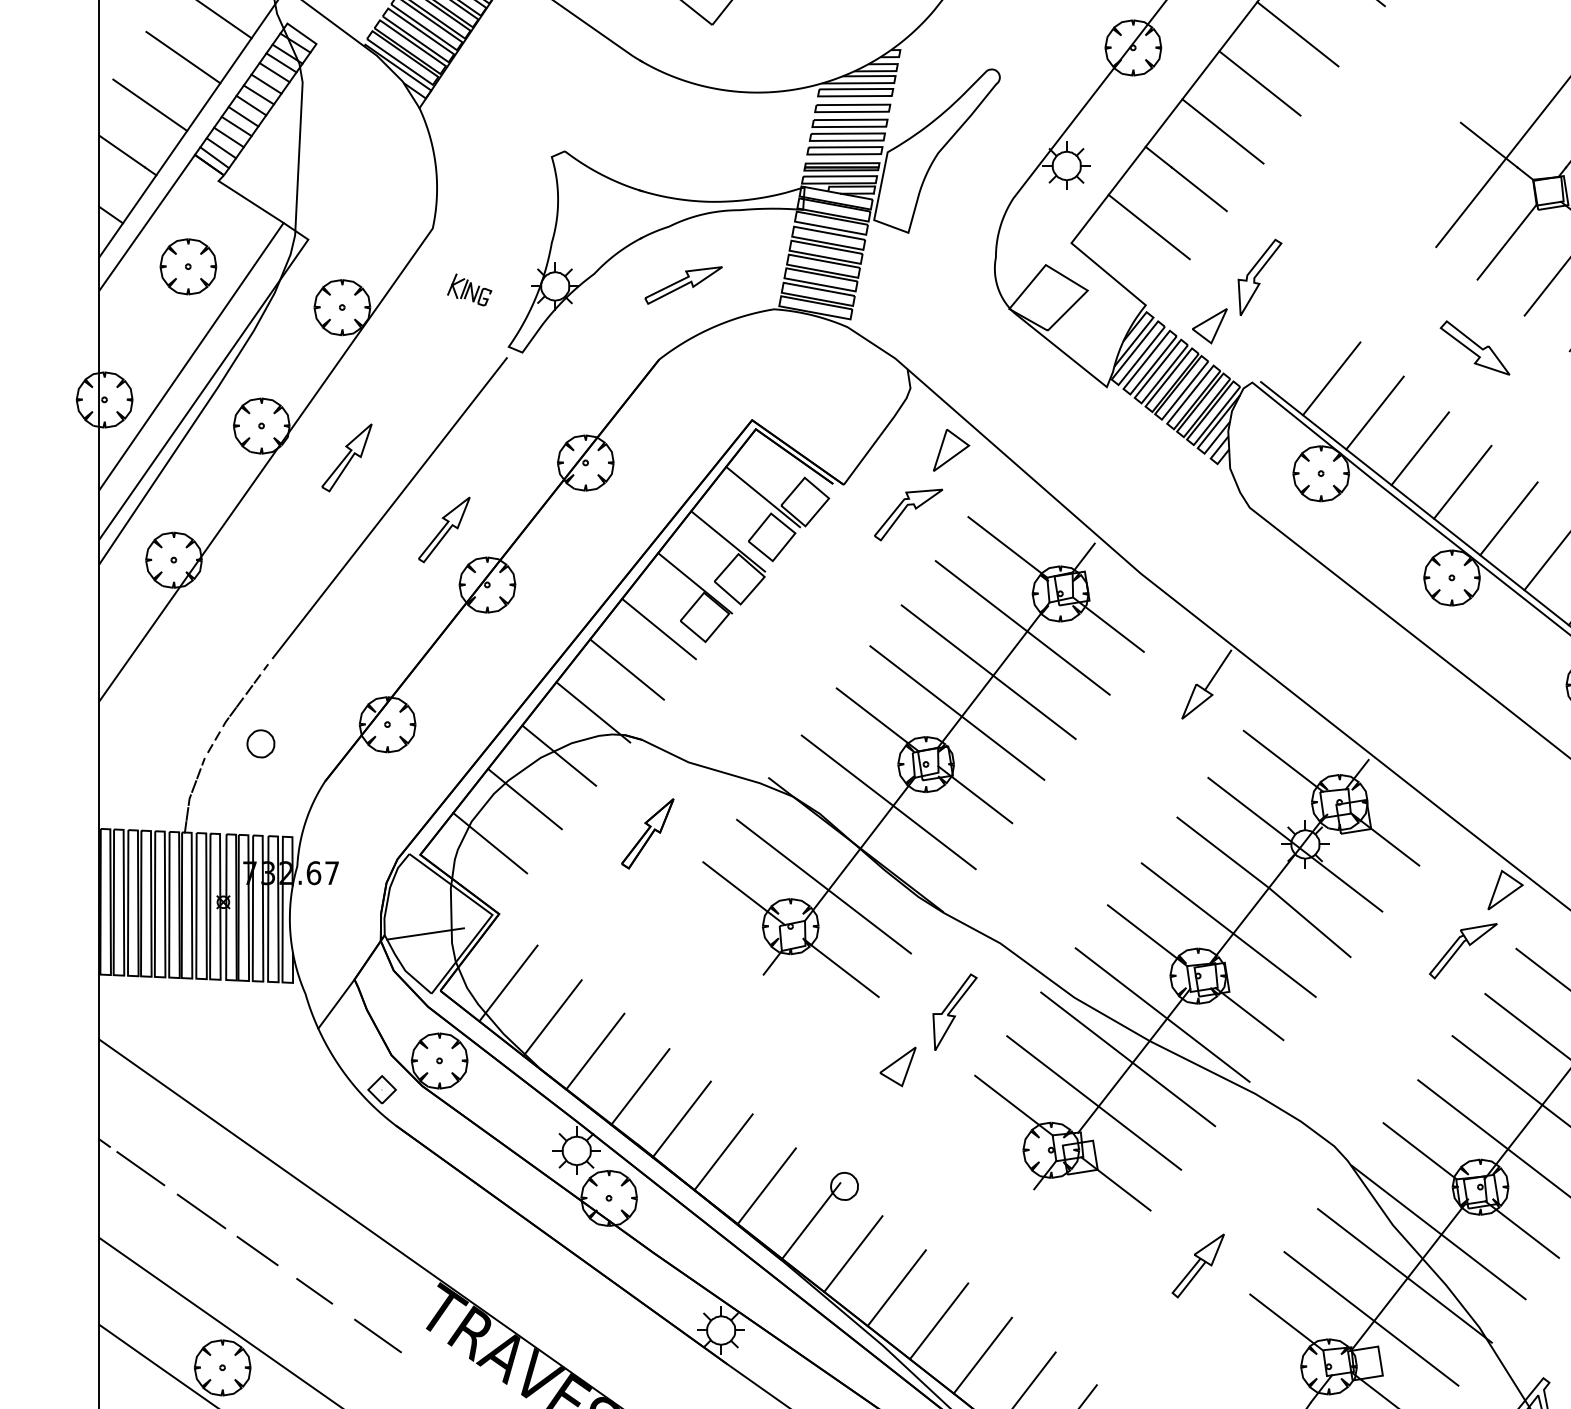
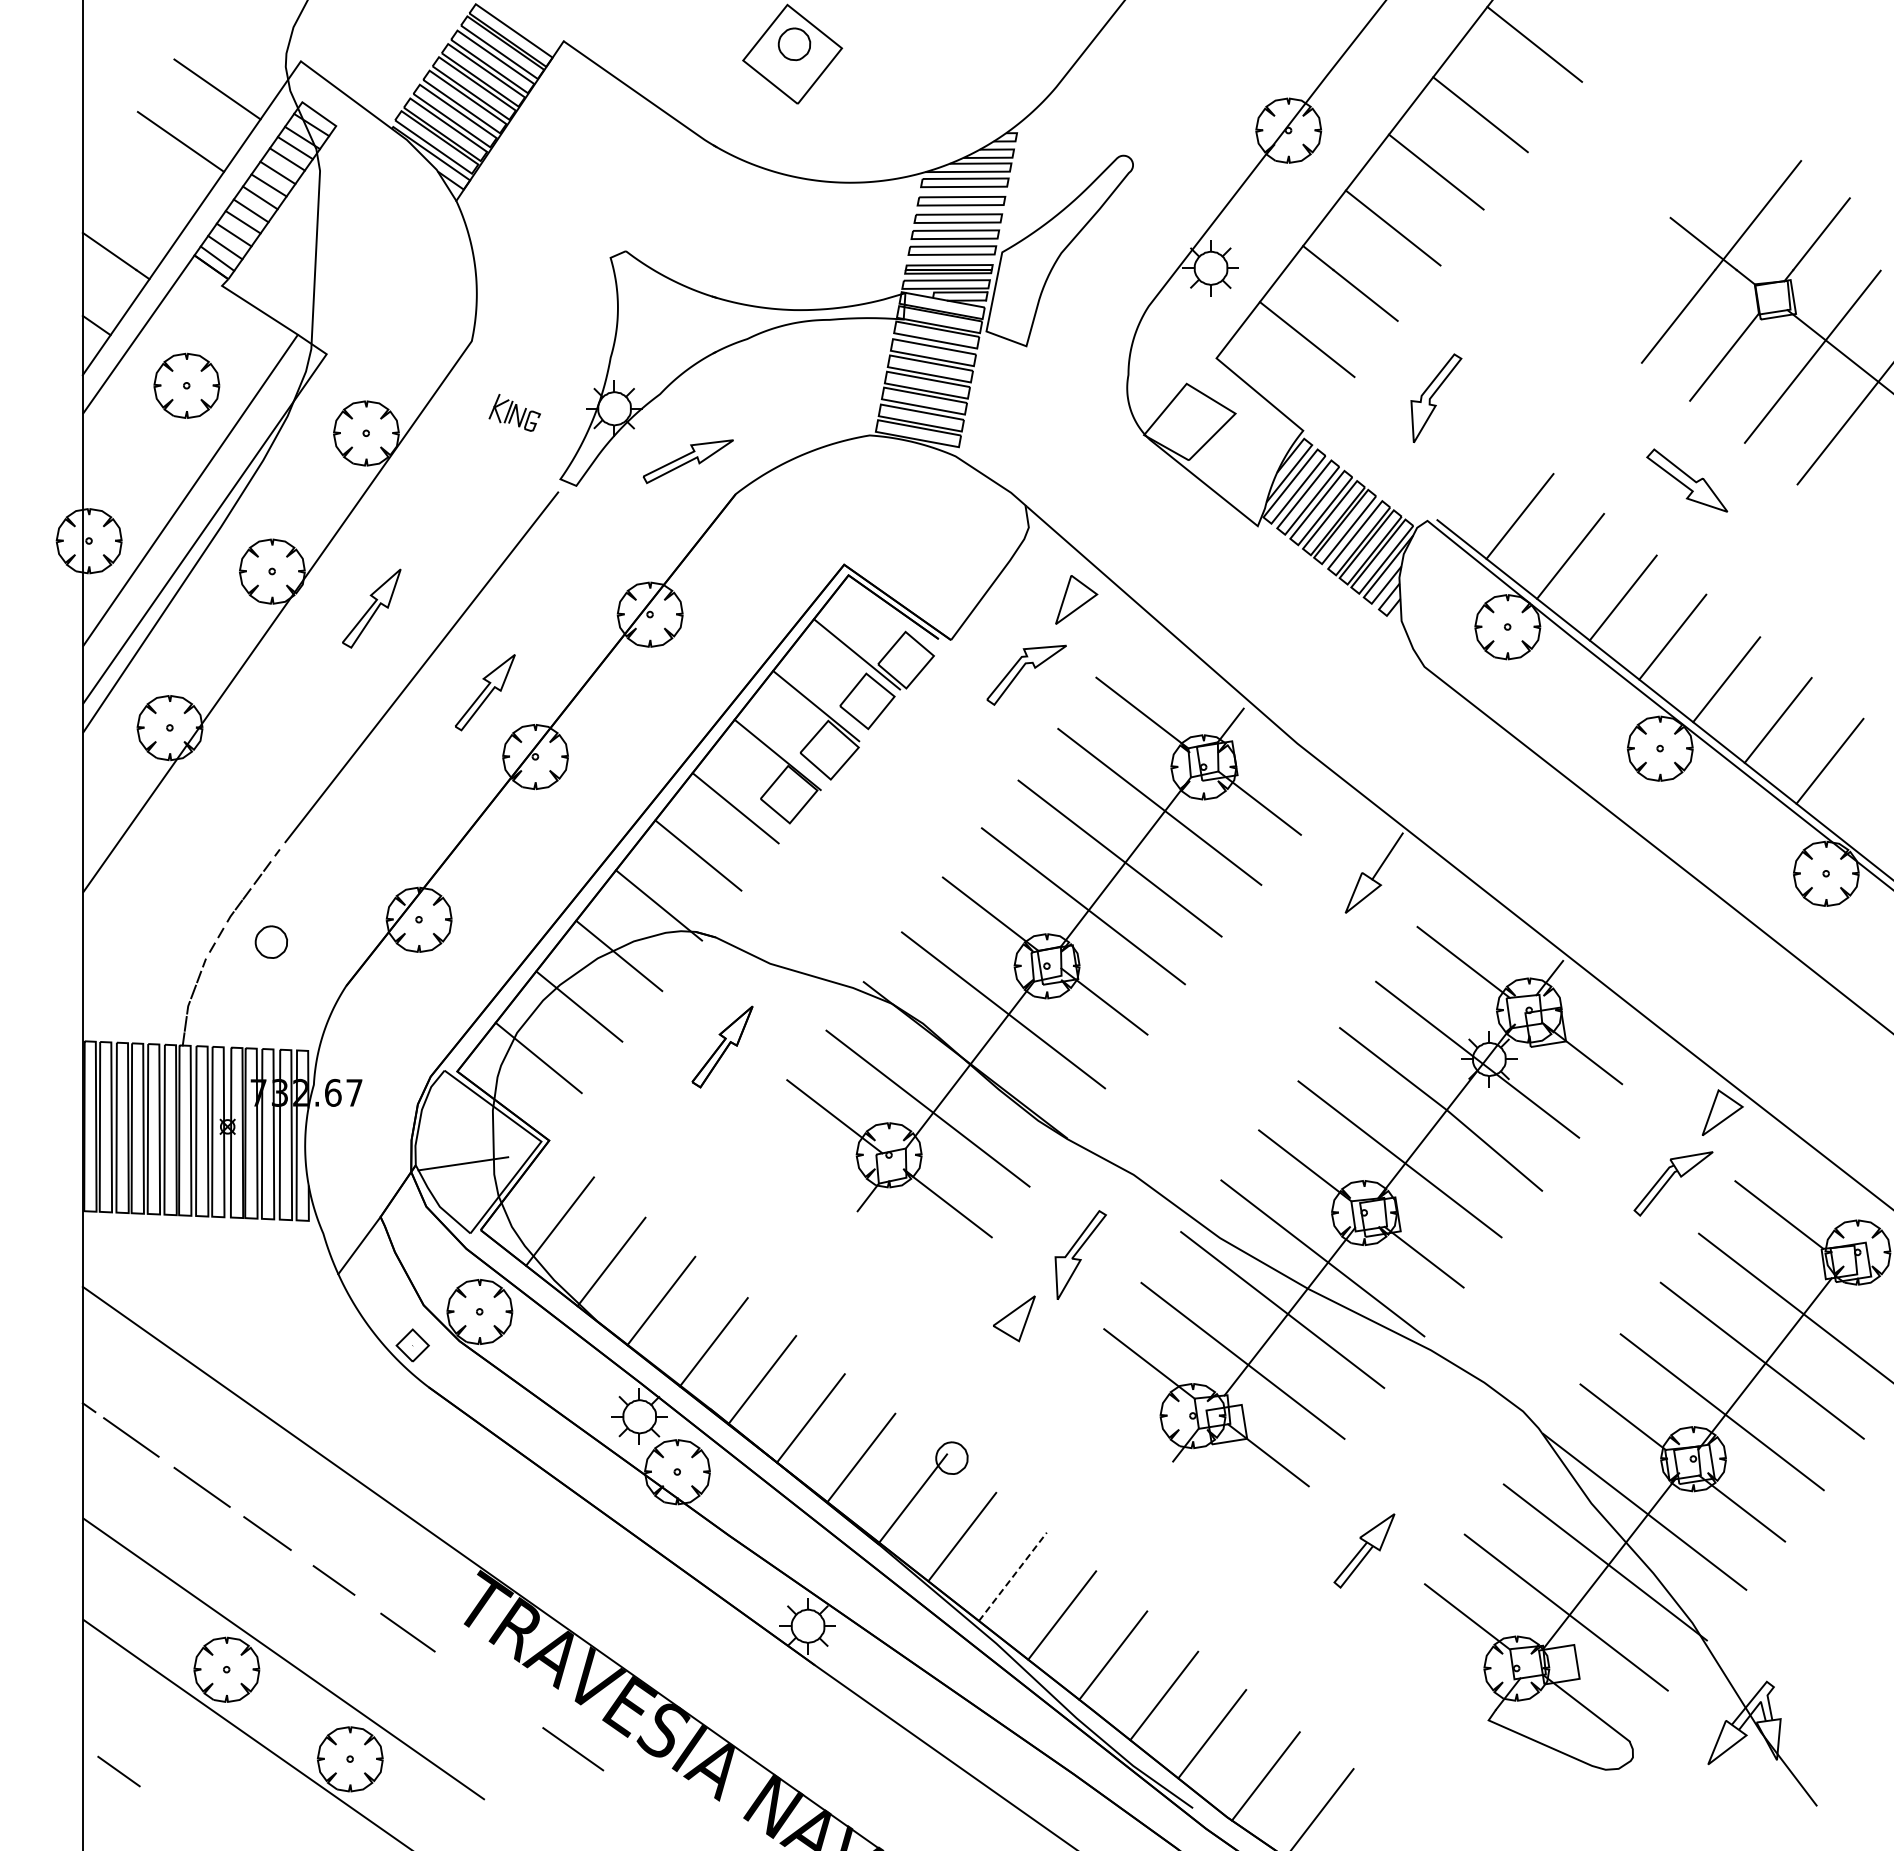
line: (150, 105) -> (142, 197), removed
part: (682, 285) -> (687, 461), moved
part: (1209, 326) -> (1377, 455), removed
line: (896, 1287) -> (1012, 1576), solid -> dashed

